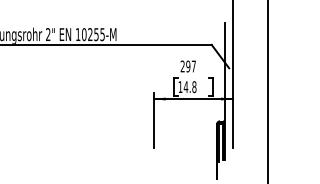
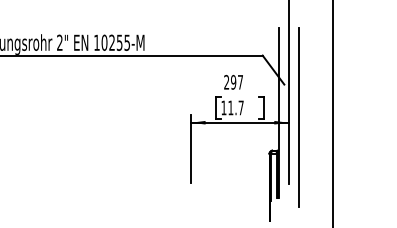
text: (189, 86) -> (235, 107), 14.8 -> 11.7
line: (240, 94) -> (298, 116), added

